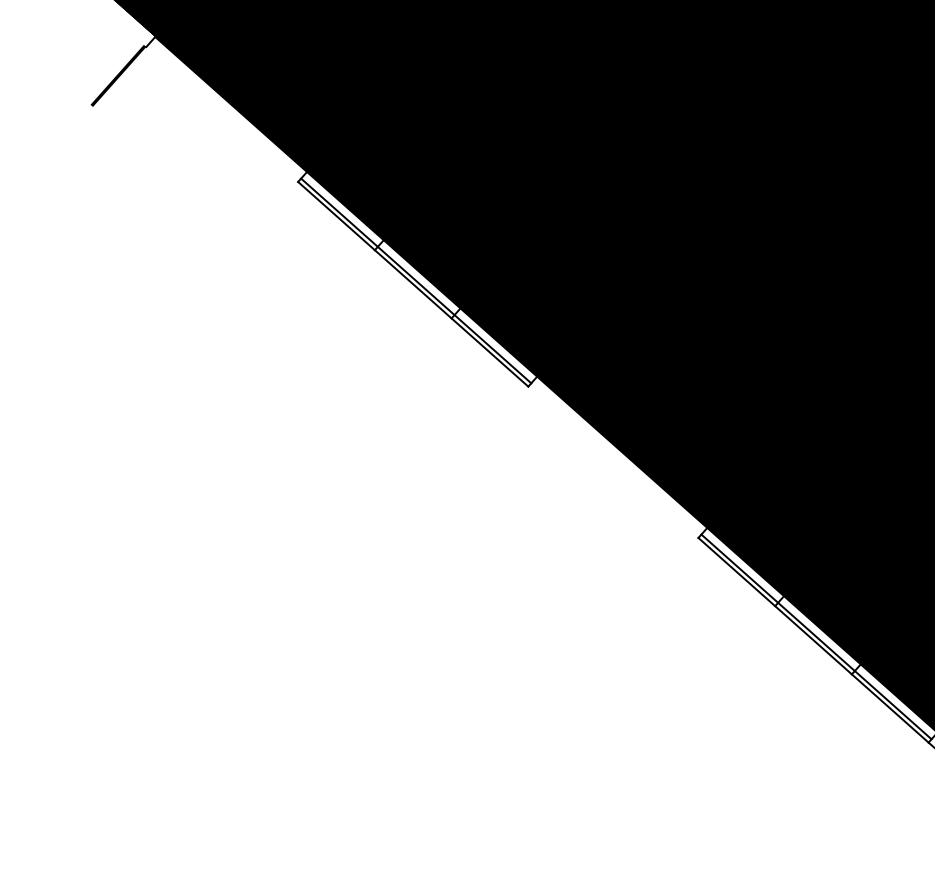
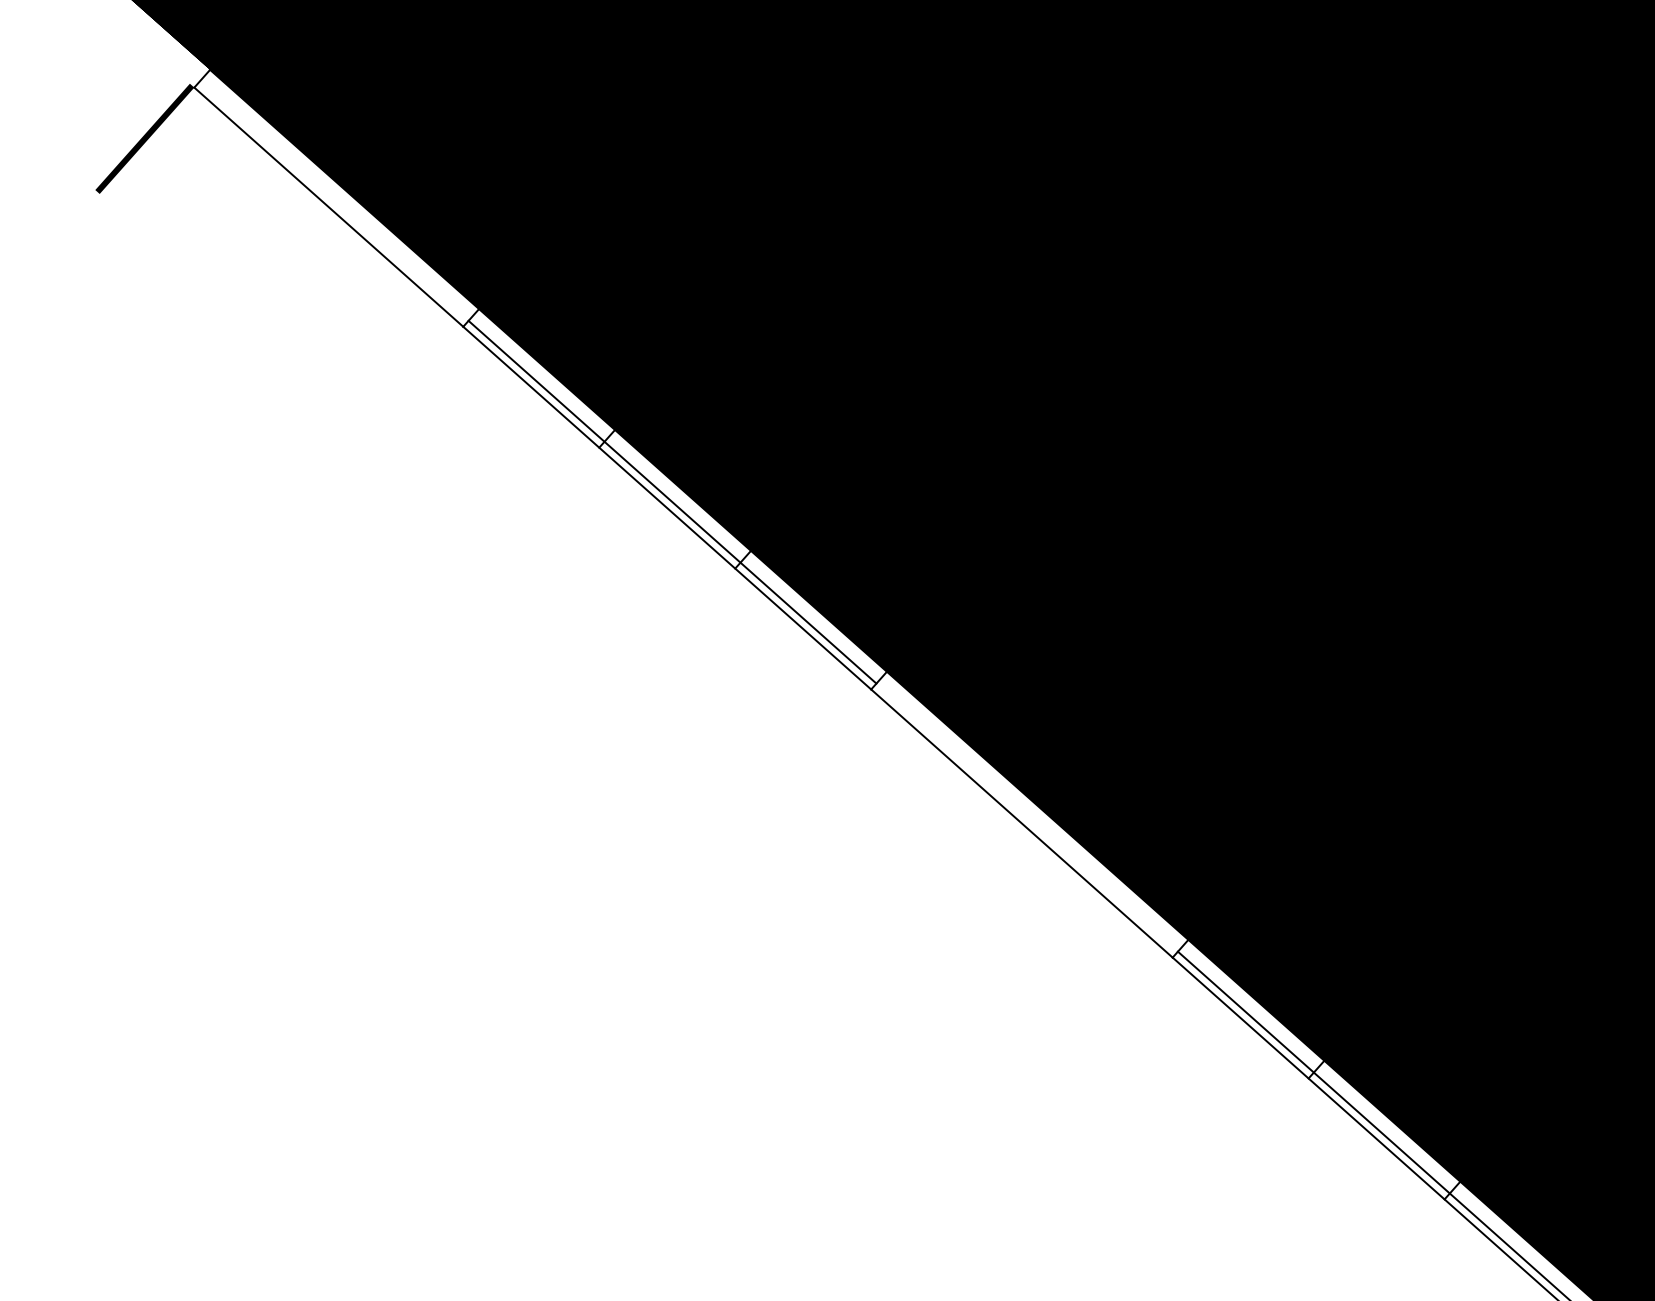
line: (222, 114) -> (329, 207), added
line: (613, 461) -> (1022, 822), added

